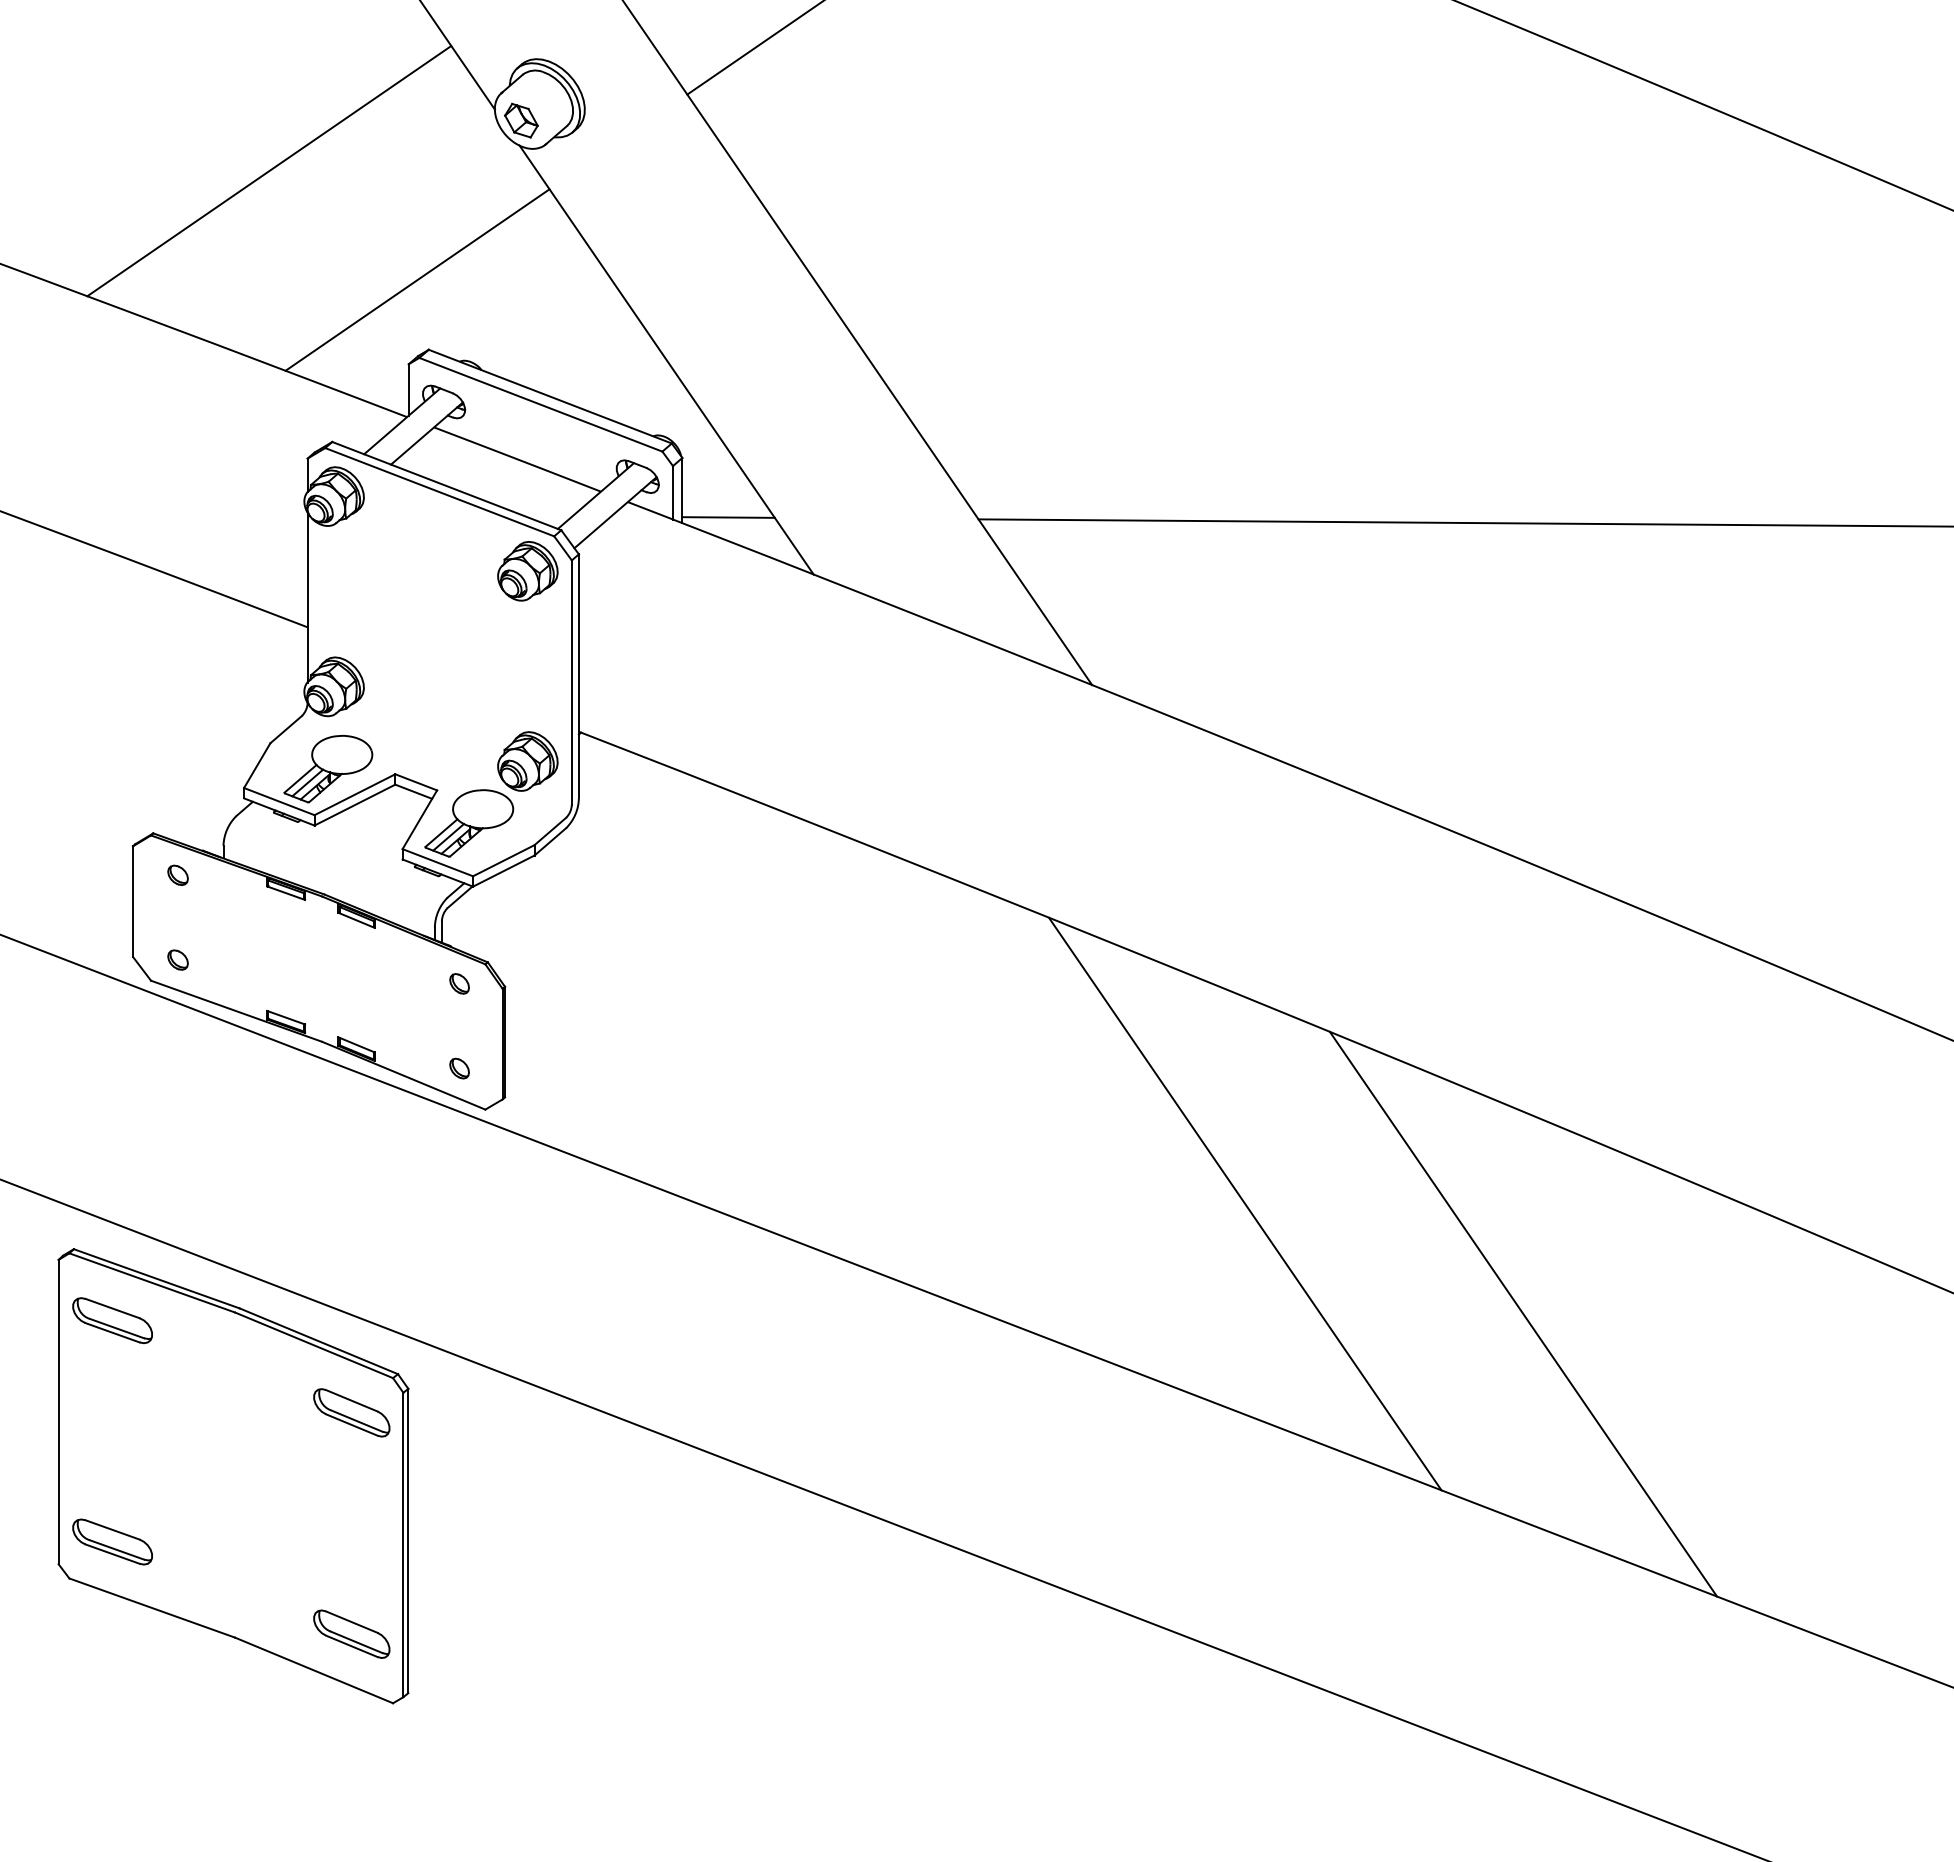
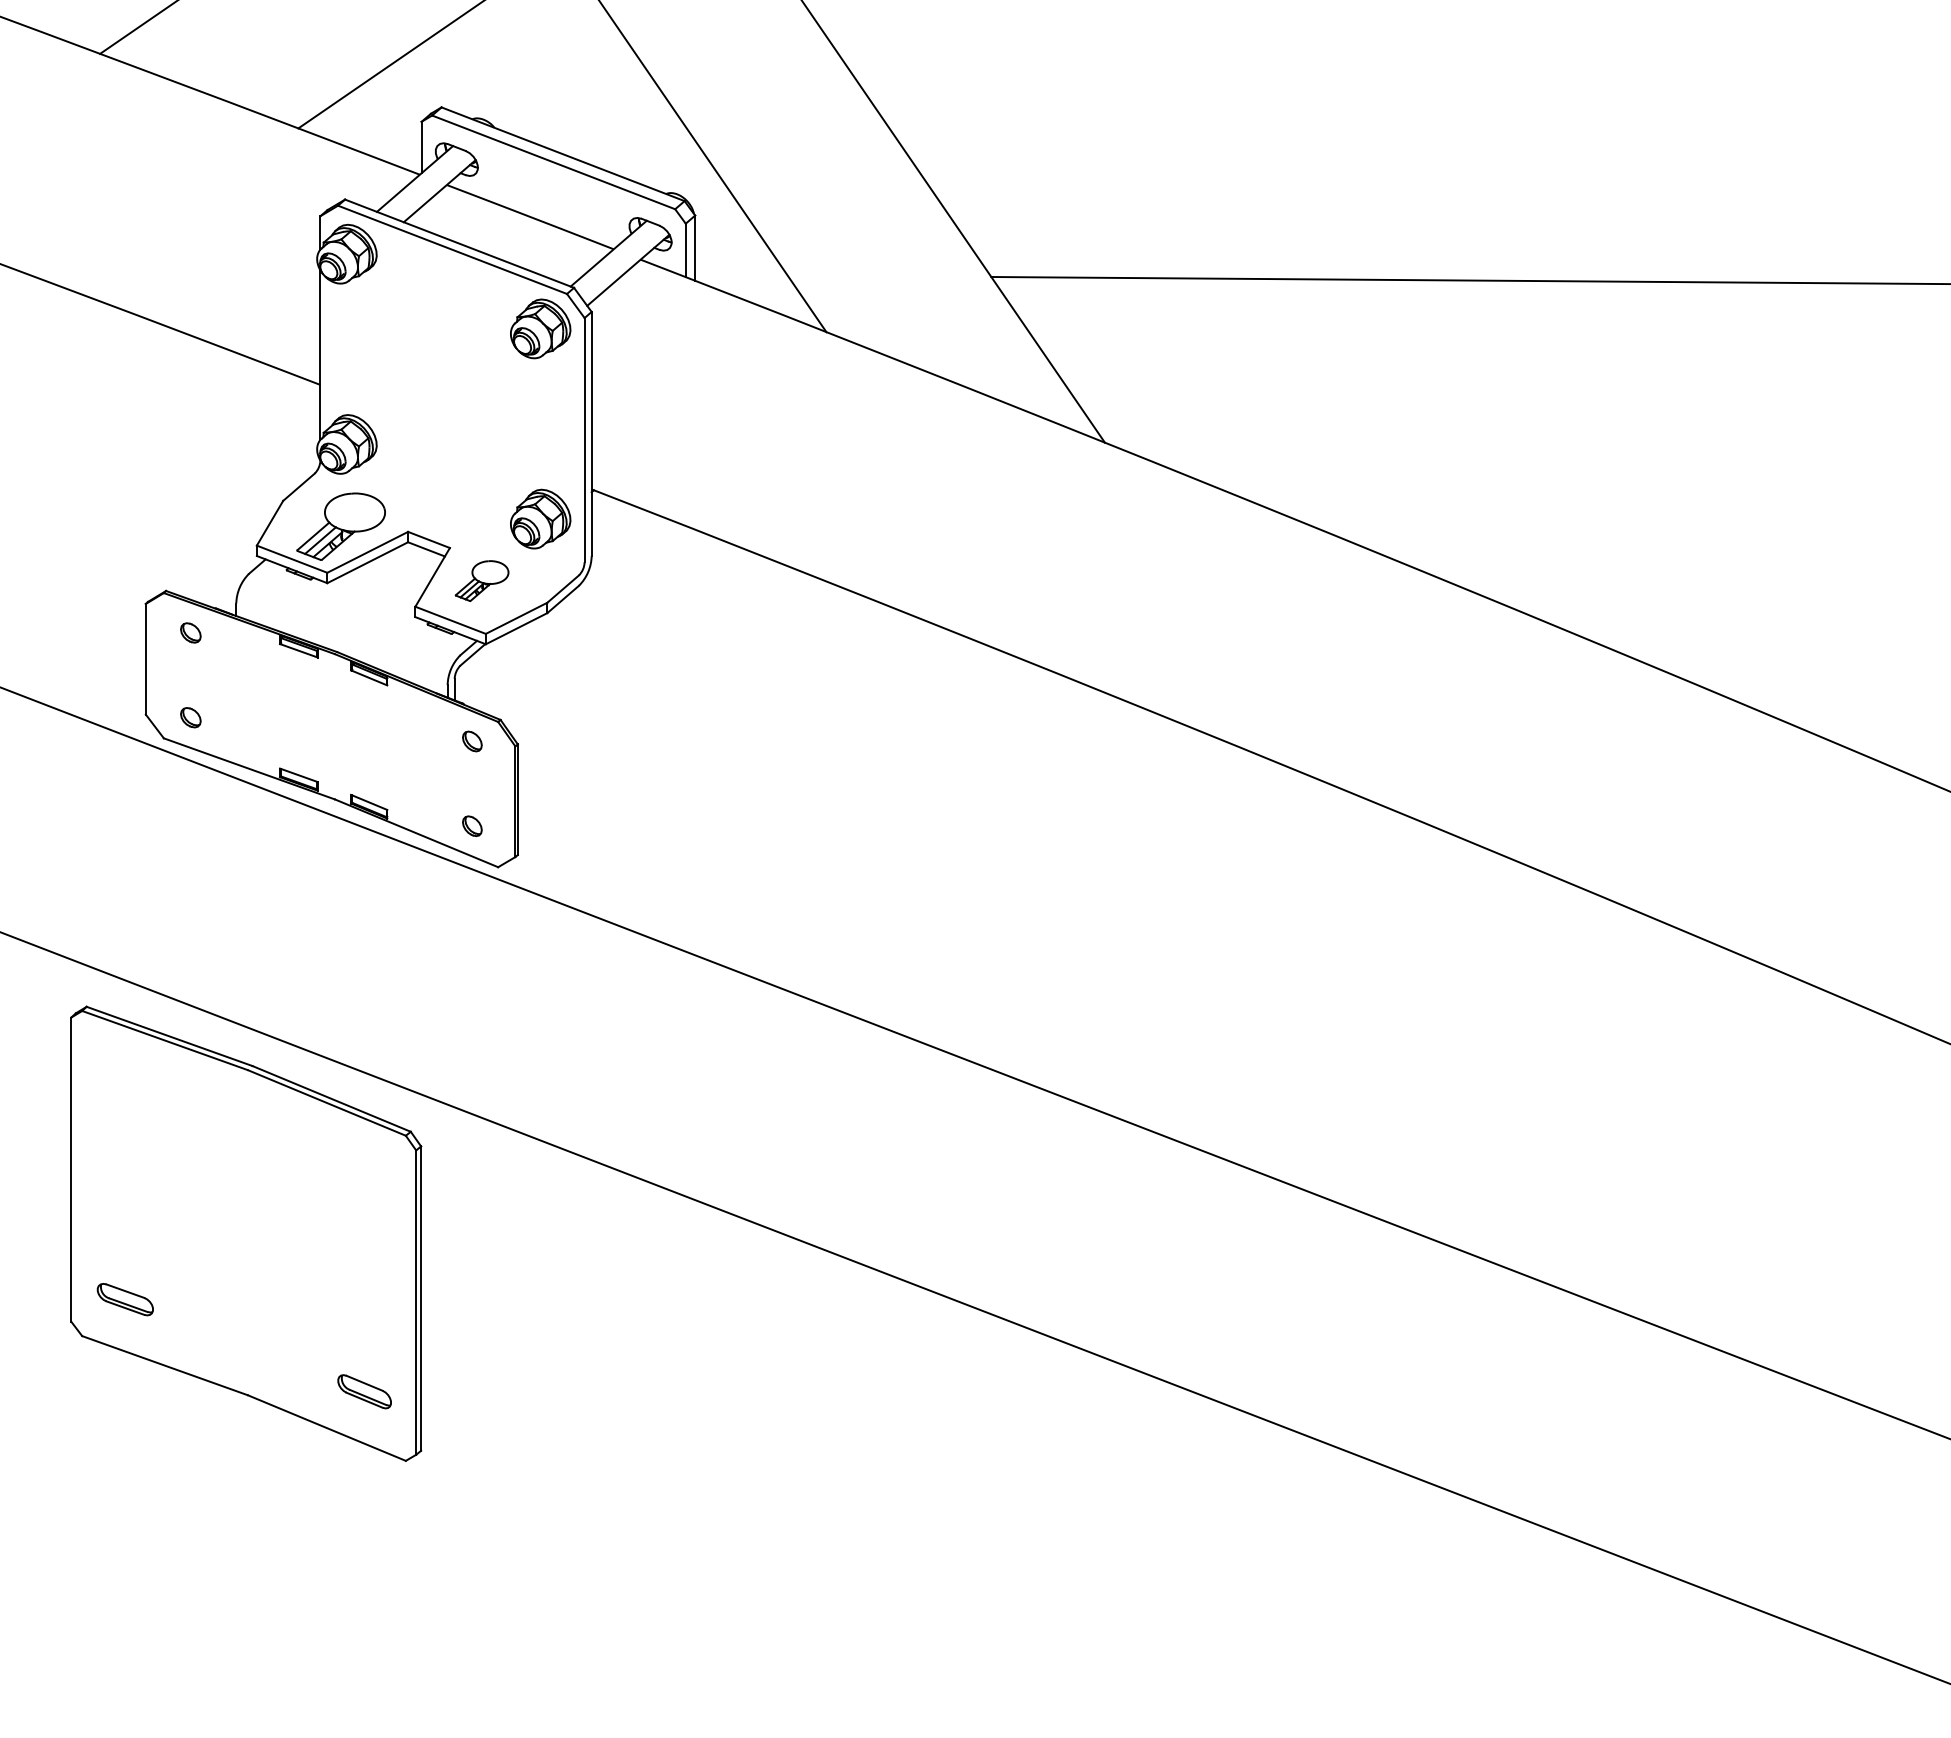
line: (728, 517) -> (741, 275), removed
part: (469, 823) -> (482, 581), size x0.6
line: (1245, 1203) -> (1258, 961), removed
line: (1523, 1313) -> (1536, 1071), removed
part: (112, 1320) -> (125, 1078), removed
part: (351, 1412) -> (364, 1170), removed
part: (112, 1541) -> (125, 1299), size x0.7
part: (351, 1633) -> (364, 1391), size x0.7

